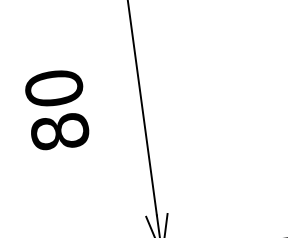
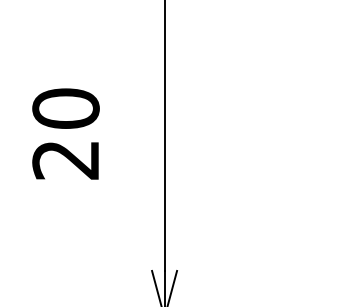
text: (59, 131) -> (65, 159), 80 -> 20

